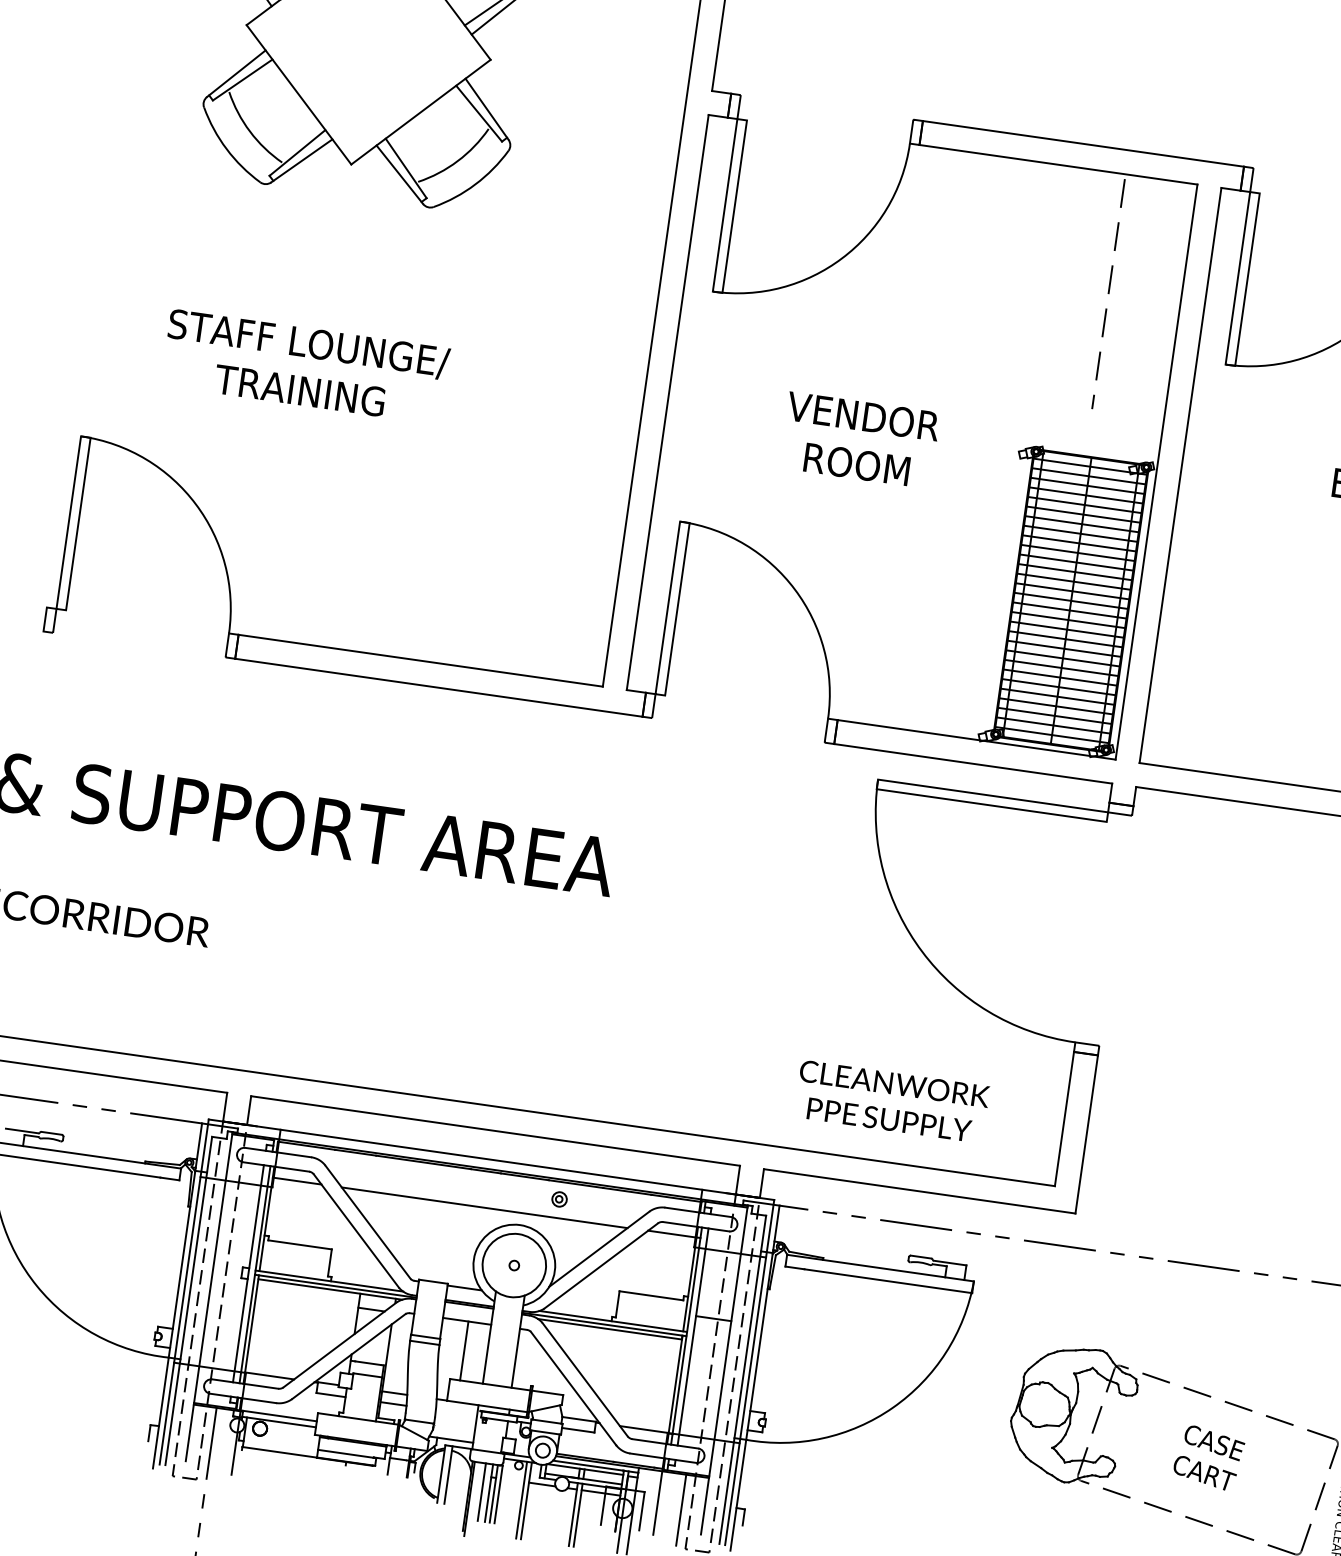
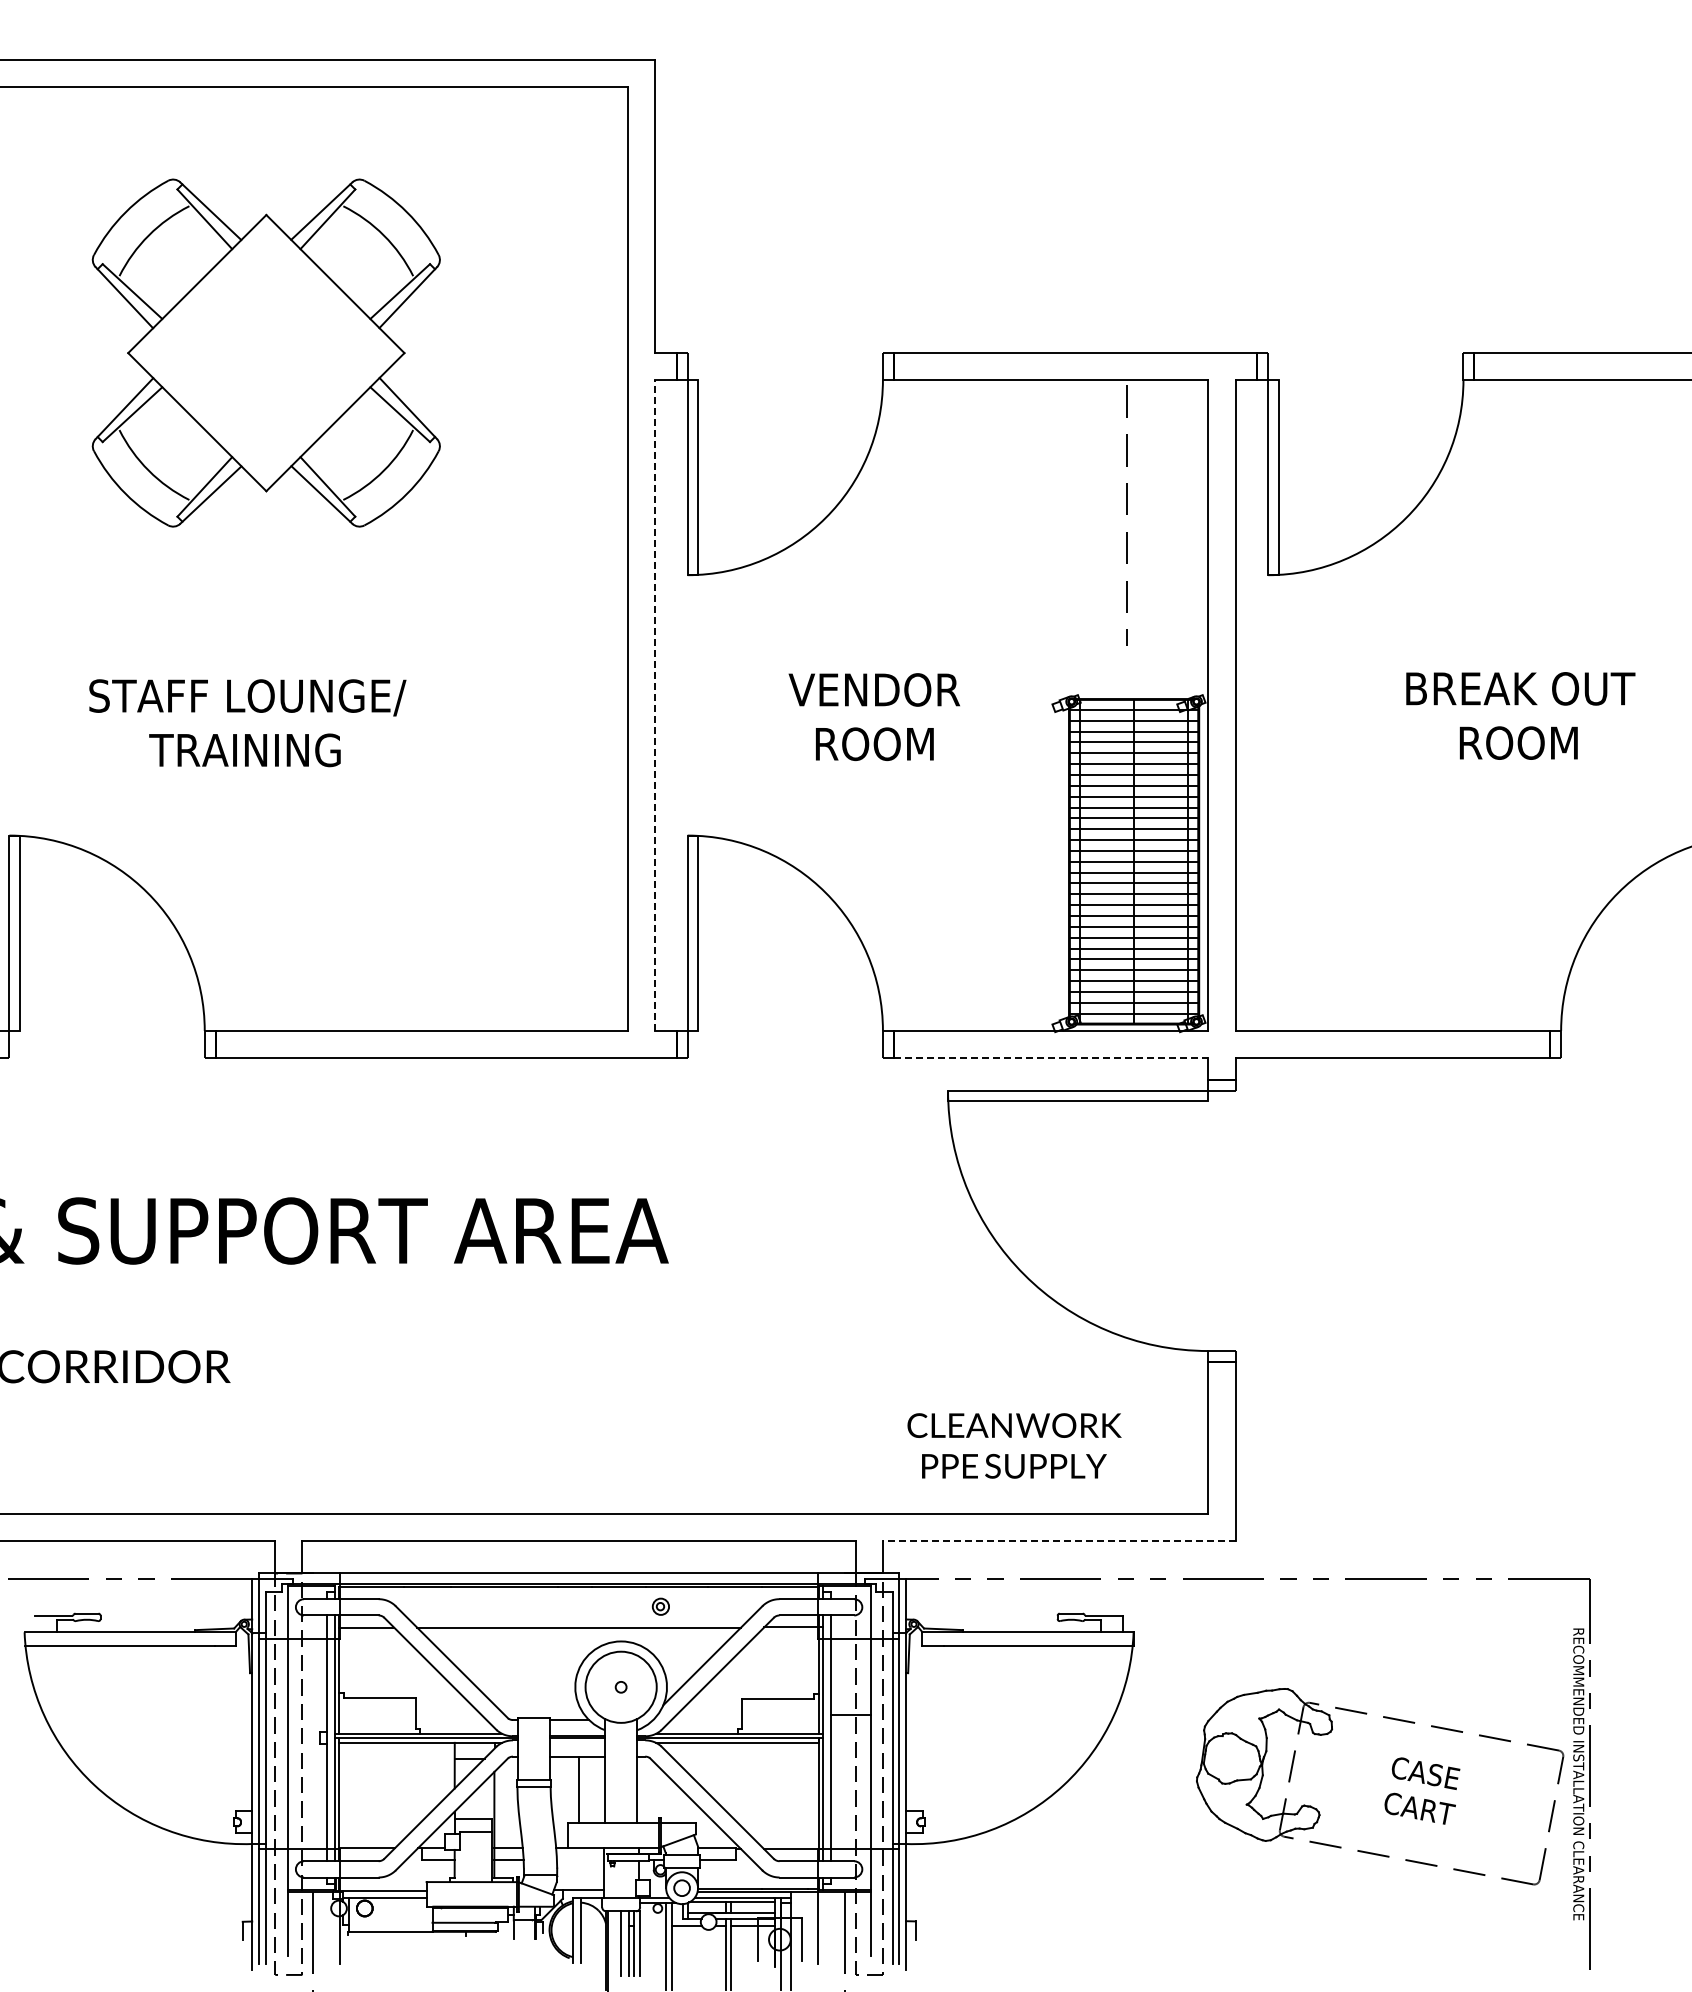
line: (668, 402) -> (655, 705), solid -> dashed
line: (973, 764) -> (1051, 1058), solid -> dashed
line: (919, 1190) -> (1058, 1540), solid -> dashed

